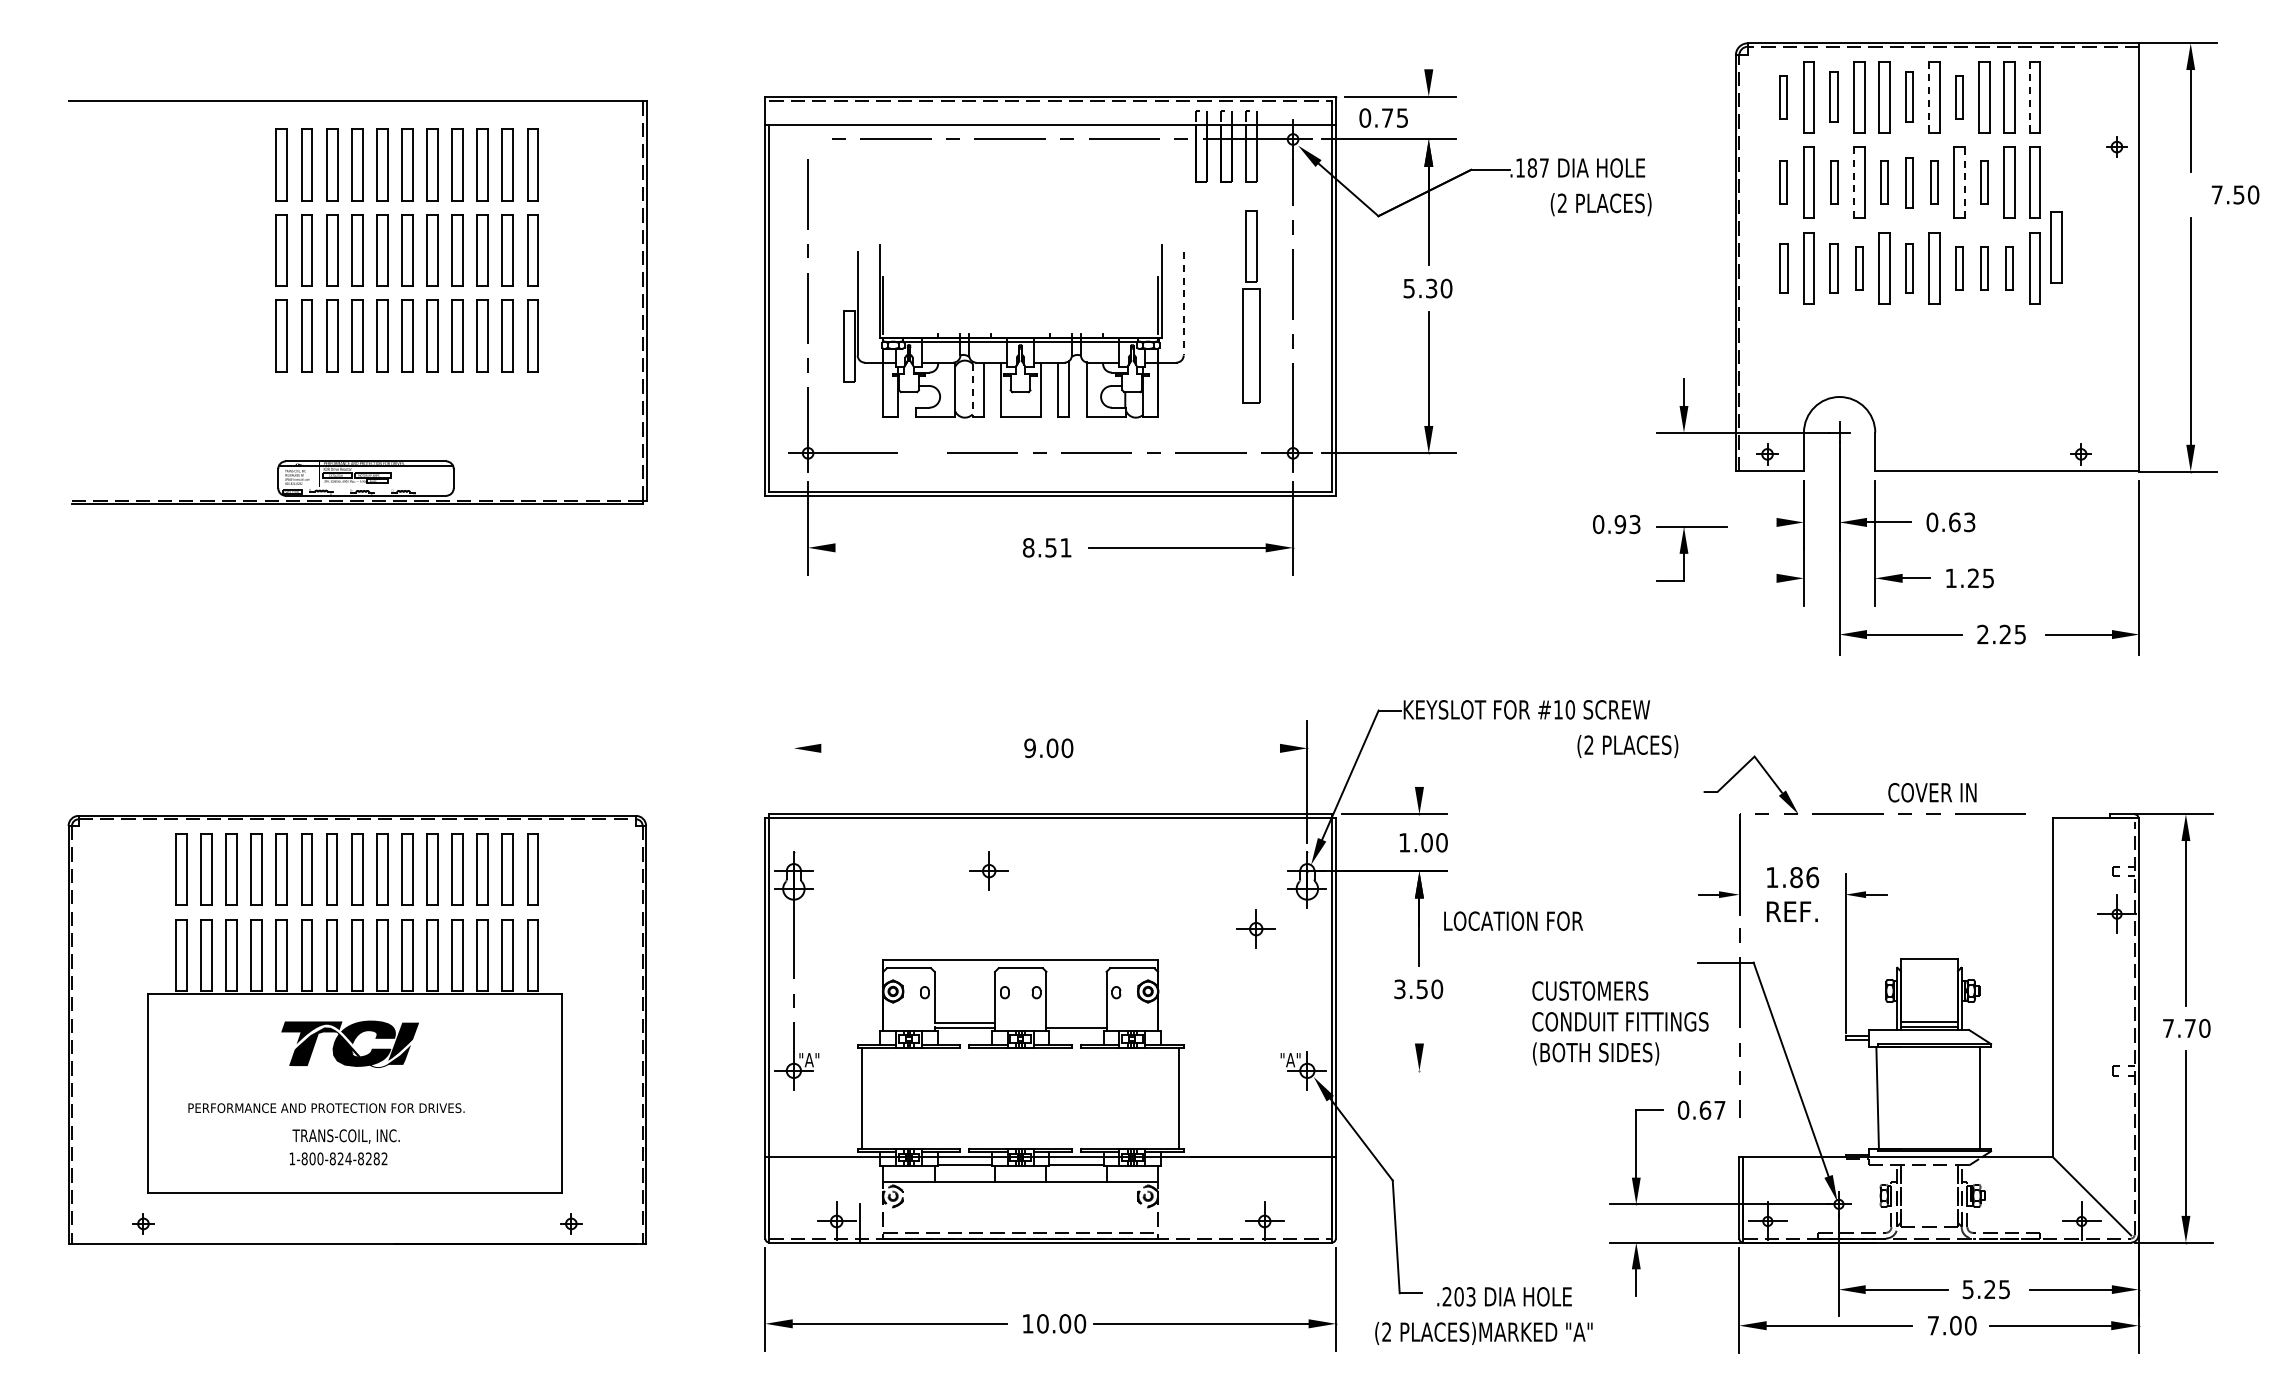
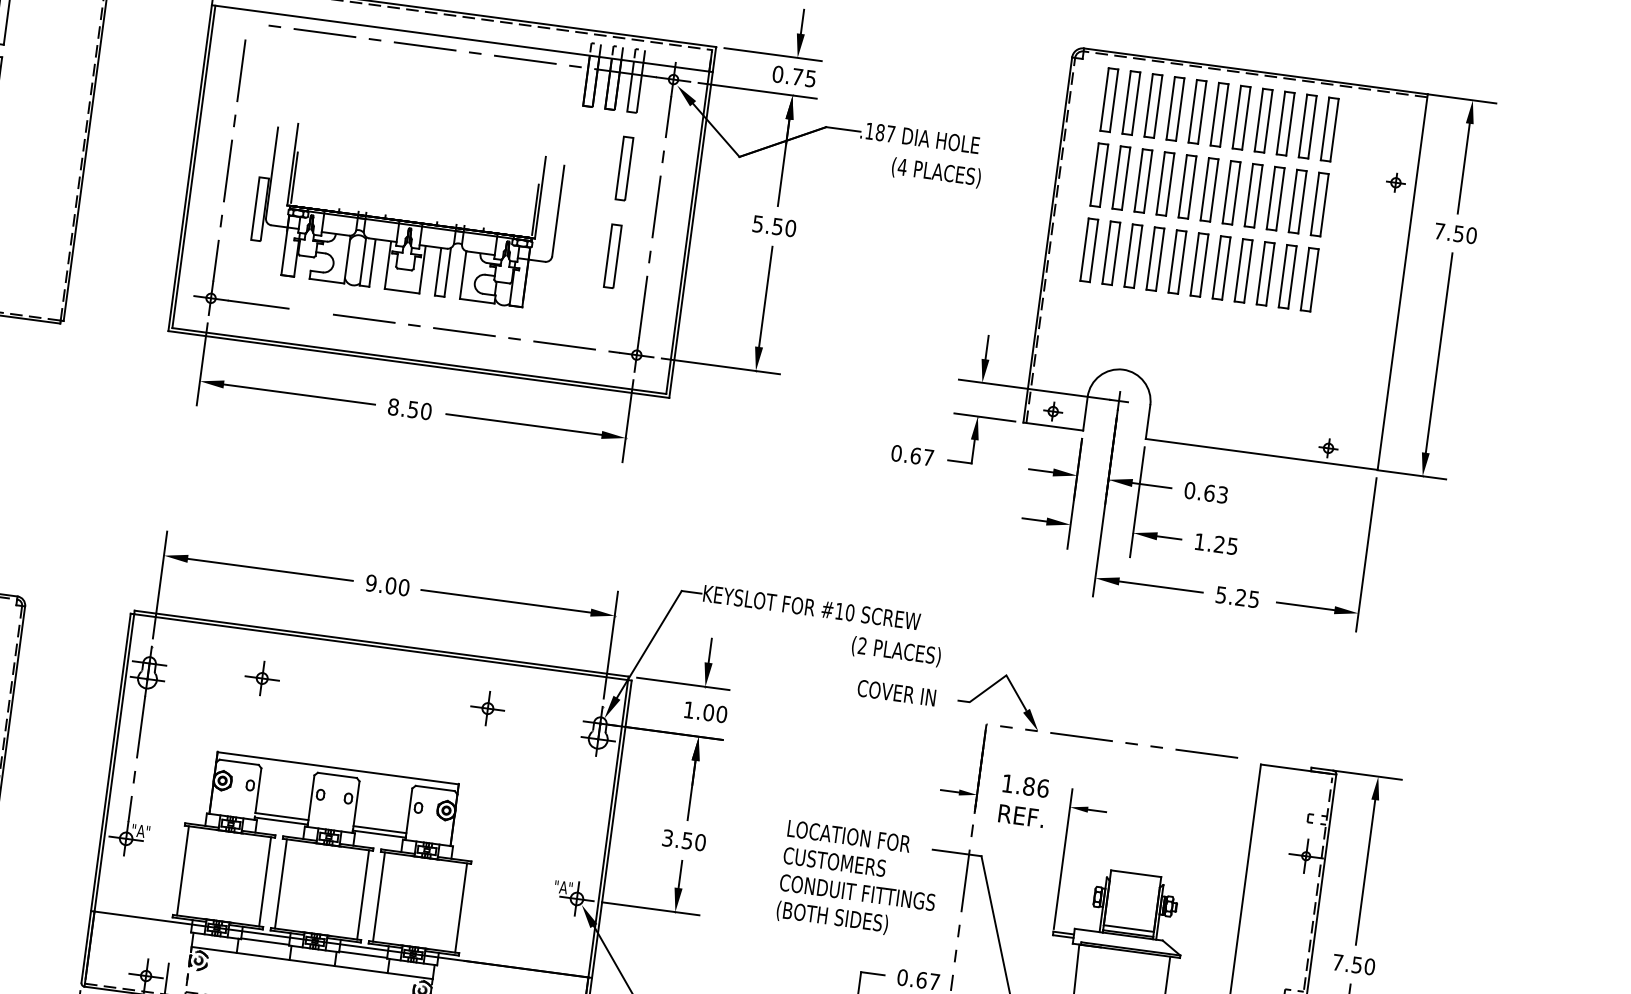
line: (1428, 55) -> (802, 21), added
part: (1783, 97) -> (1109, 100), size x1.67
part: (1834, 97) -> (1153, 106), size x1.43
part: (1909, 97) -> (1219, 114), size x1.43
line: (1929, 97) -> (1237, 117), dashed -> solid
part: (1959, 97) -> (1263, 120), size x1.67
line: (2029, 97) -> (1324, 128), dashed -> solid
text: (1383, 117) -> (794, 76), moved
part: (1783, 182) -> (1099, 174), size x1.67
part: (1834, 182) -> (1143, 180), size x1.67
line: (1853, 182) -> (1160, 183), dashed -> solid
part: (1884, 182) -> (1187, 186), size x1.67
part: (1909, 182) -> (1209, 189), size x1.43
part: (1934, 182) -> (1231, 192), size x1.67
line: (1965, 182) -> (1258, 196), dashed -> solid
part: (1984, 182) -> (1275, 198), size x1.67
text: (2235, 194) -> (1455, 233), moved
text: (1562, 202) -> (902, 166), (2 -> (4
part: (2056, 247) -> (1331, 263), removed
part: (1783, 268) -> (1088, 250), size x1.43
part: (1834, 268) -> (1133, 256), size x1.43
part: (1859, 268) -> (1155, 259), size x1.67
part: (1909, 268) -> (1199, 265), size x1.43
part: (1959, 268) -> (1243, 270), size x1.67
part: (1984, 268) -> (1265, 273), size x1.67
part: (2009, 268) -> (1287, 276), size x1.67
text: (1431, 287) -> (777, 225), 5.30 -> 5.50
line: (1183, 303) -> (558, 210), dashed -> solid
part: (1251, 346) -> (612, 256), size x0.62
line: (972, 390) -> (362, 262), dashed -> solid
line: (1762, 522) -> (1040, 470), added
text: (1627, 524) -> (922, 456), 0.93 -> 0.67
line: (921, 547) -> (299, 394), added
text: (1065, 547) -> (425, 411), 8.51 -> 8.50
part: (1691, 553) -> (981, 440), moved
line: (1762, 578) -> (1034, 520), added
text: (1982, 634) -> (1220, 594), 2.25 -> 5.25
line: (915, 748) -> (270, 570), added
line: (1183, 748) -> (505, 601), added
line: (1419, 772) -> (710, 650), added
line: (793, 781) -> (159, 584), added
text: (1932, 792) -> (896, 692), moved
part: (988, 870) -> (261, 677), moved
text: (1513, 920) -> (849, 835), moved
part: (1255, 928) -> (487, 707), moved
line: (1076, 1022) -> (379, 829), added
line: (1419, 1027) -> (680, 874), added
text: (2189, 1028) -> (1356, 965), 7.70 -> 7.50
line: (1390, 1070) -> (650, 908), added
line: (955, 1098) -> (264, 881), added
line: (973, 1098) -> (280, 884), added
line: (1067, 1098) -> (363, 895), added
line: (1085, 1098) -> (378, 897), added

